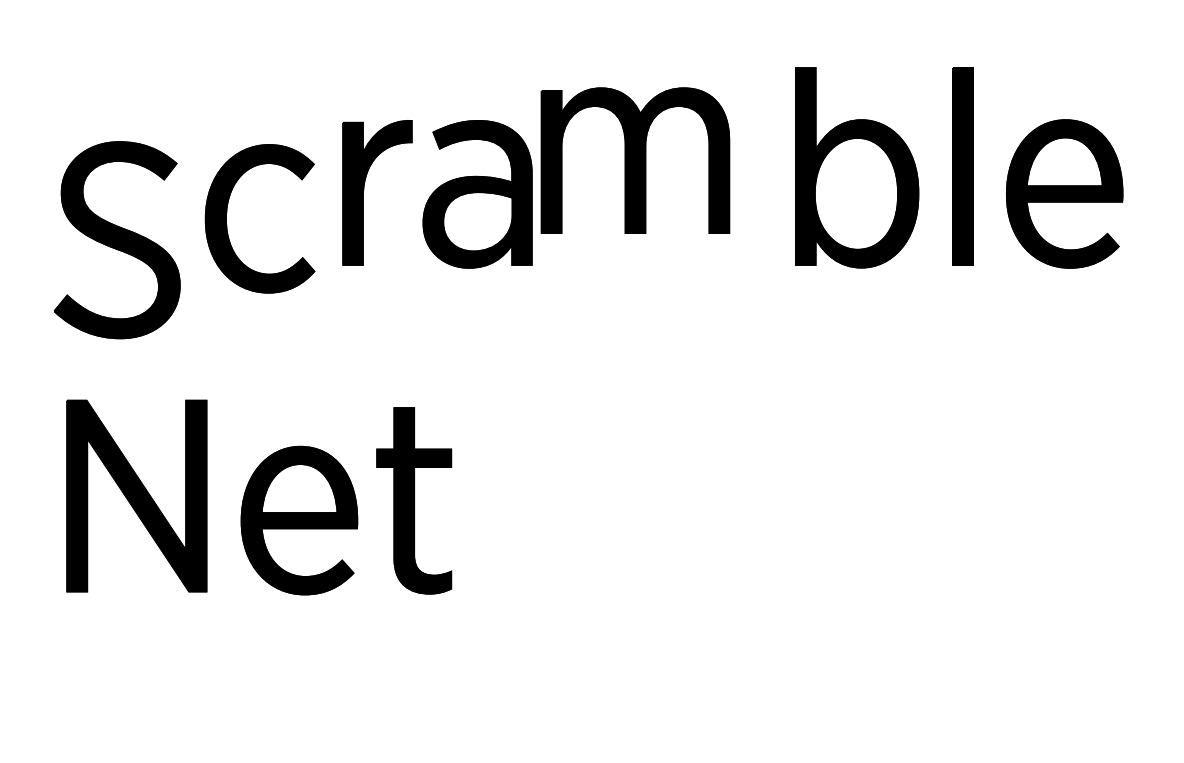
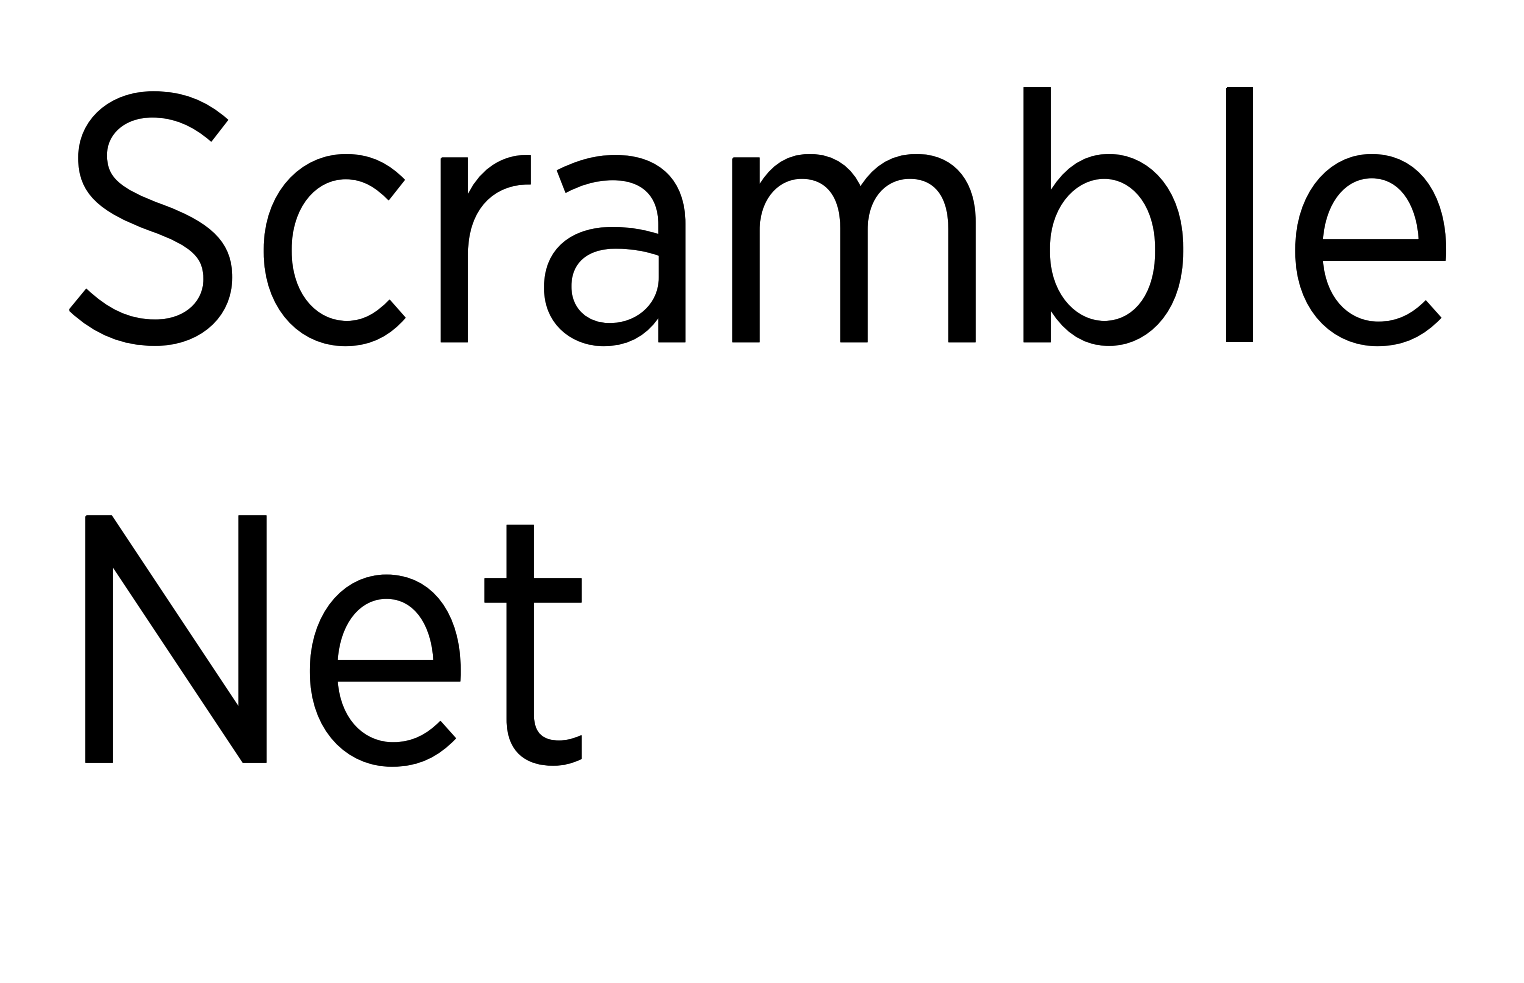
part: (635, 160) -> (853, 248), moved
part: (226, 219) -> (291, 250), moved
part: (117, 240) -> (150, 218), moved

